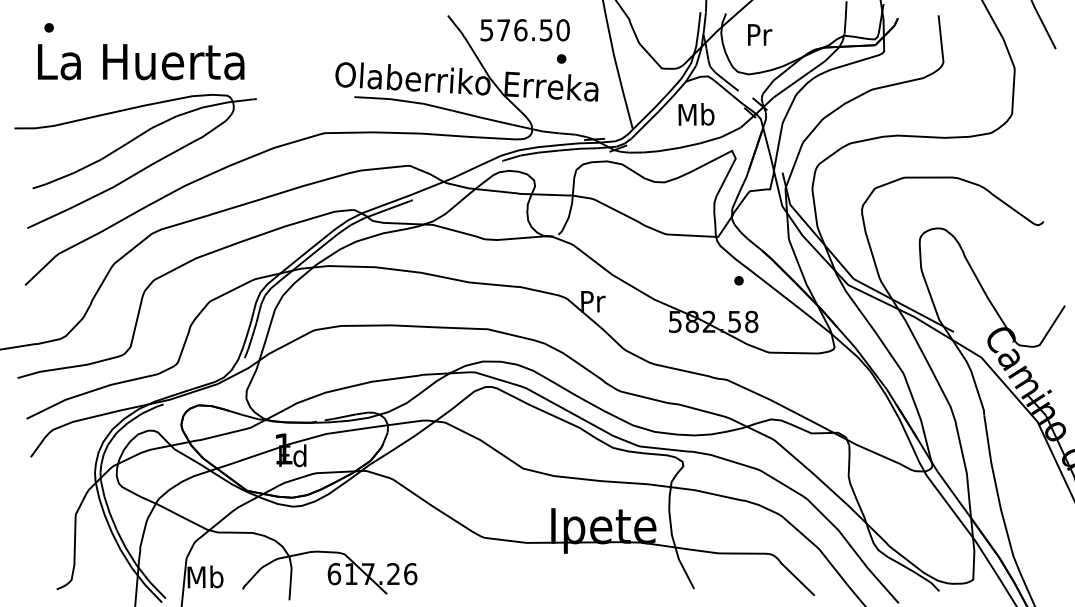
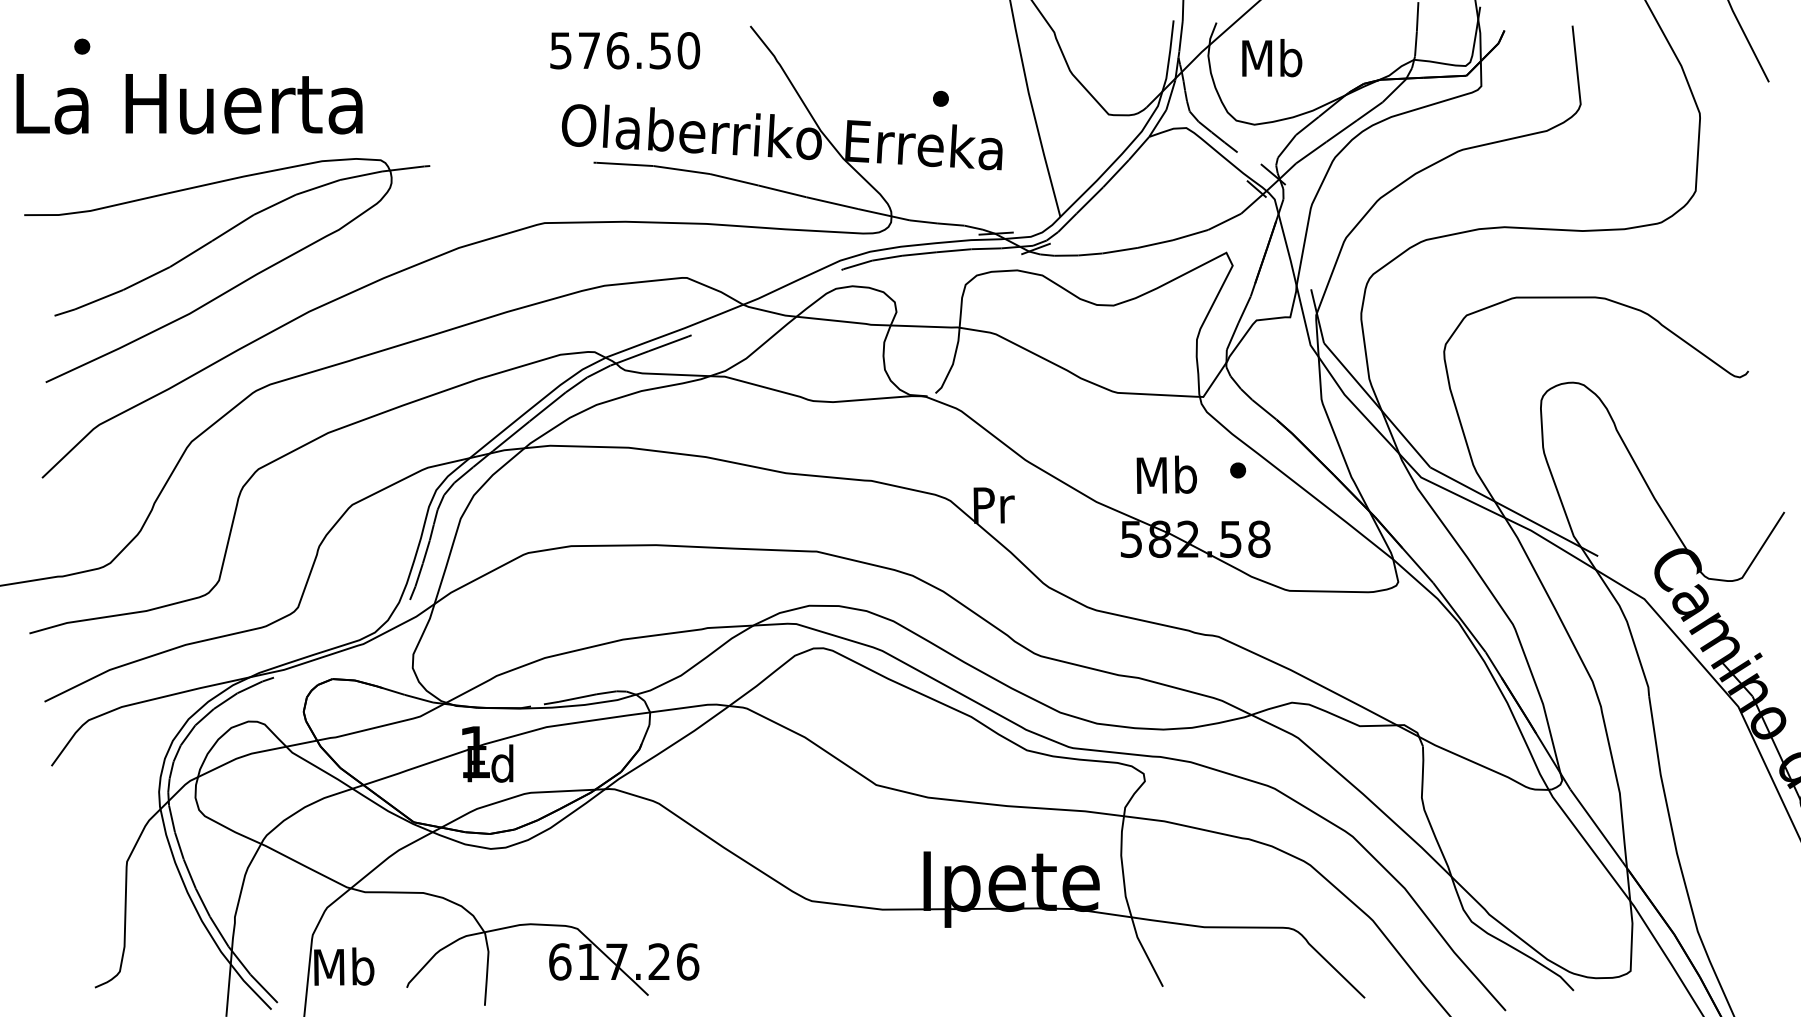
text: (524, 30) -> (624, 51), moved
text: (759, 34) -> (1272, 57), Pr -> Mb
text: (141, 62) -> (190, 104), moved
text: (696, 114) -> (1166, 474), moved

